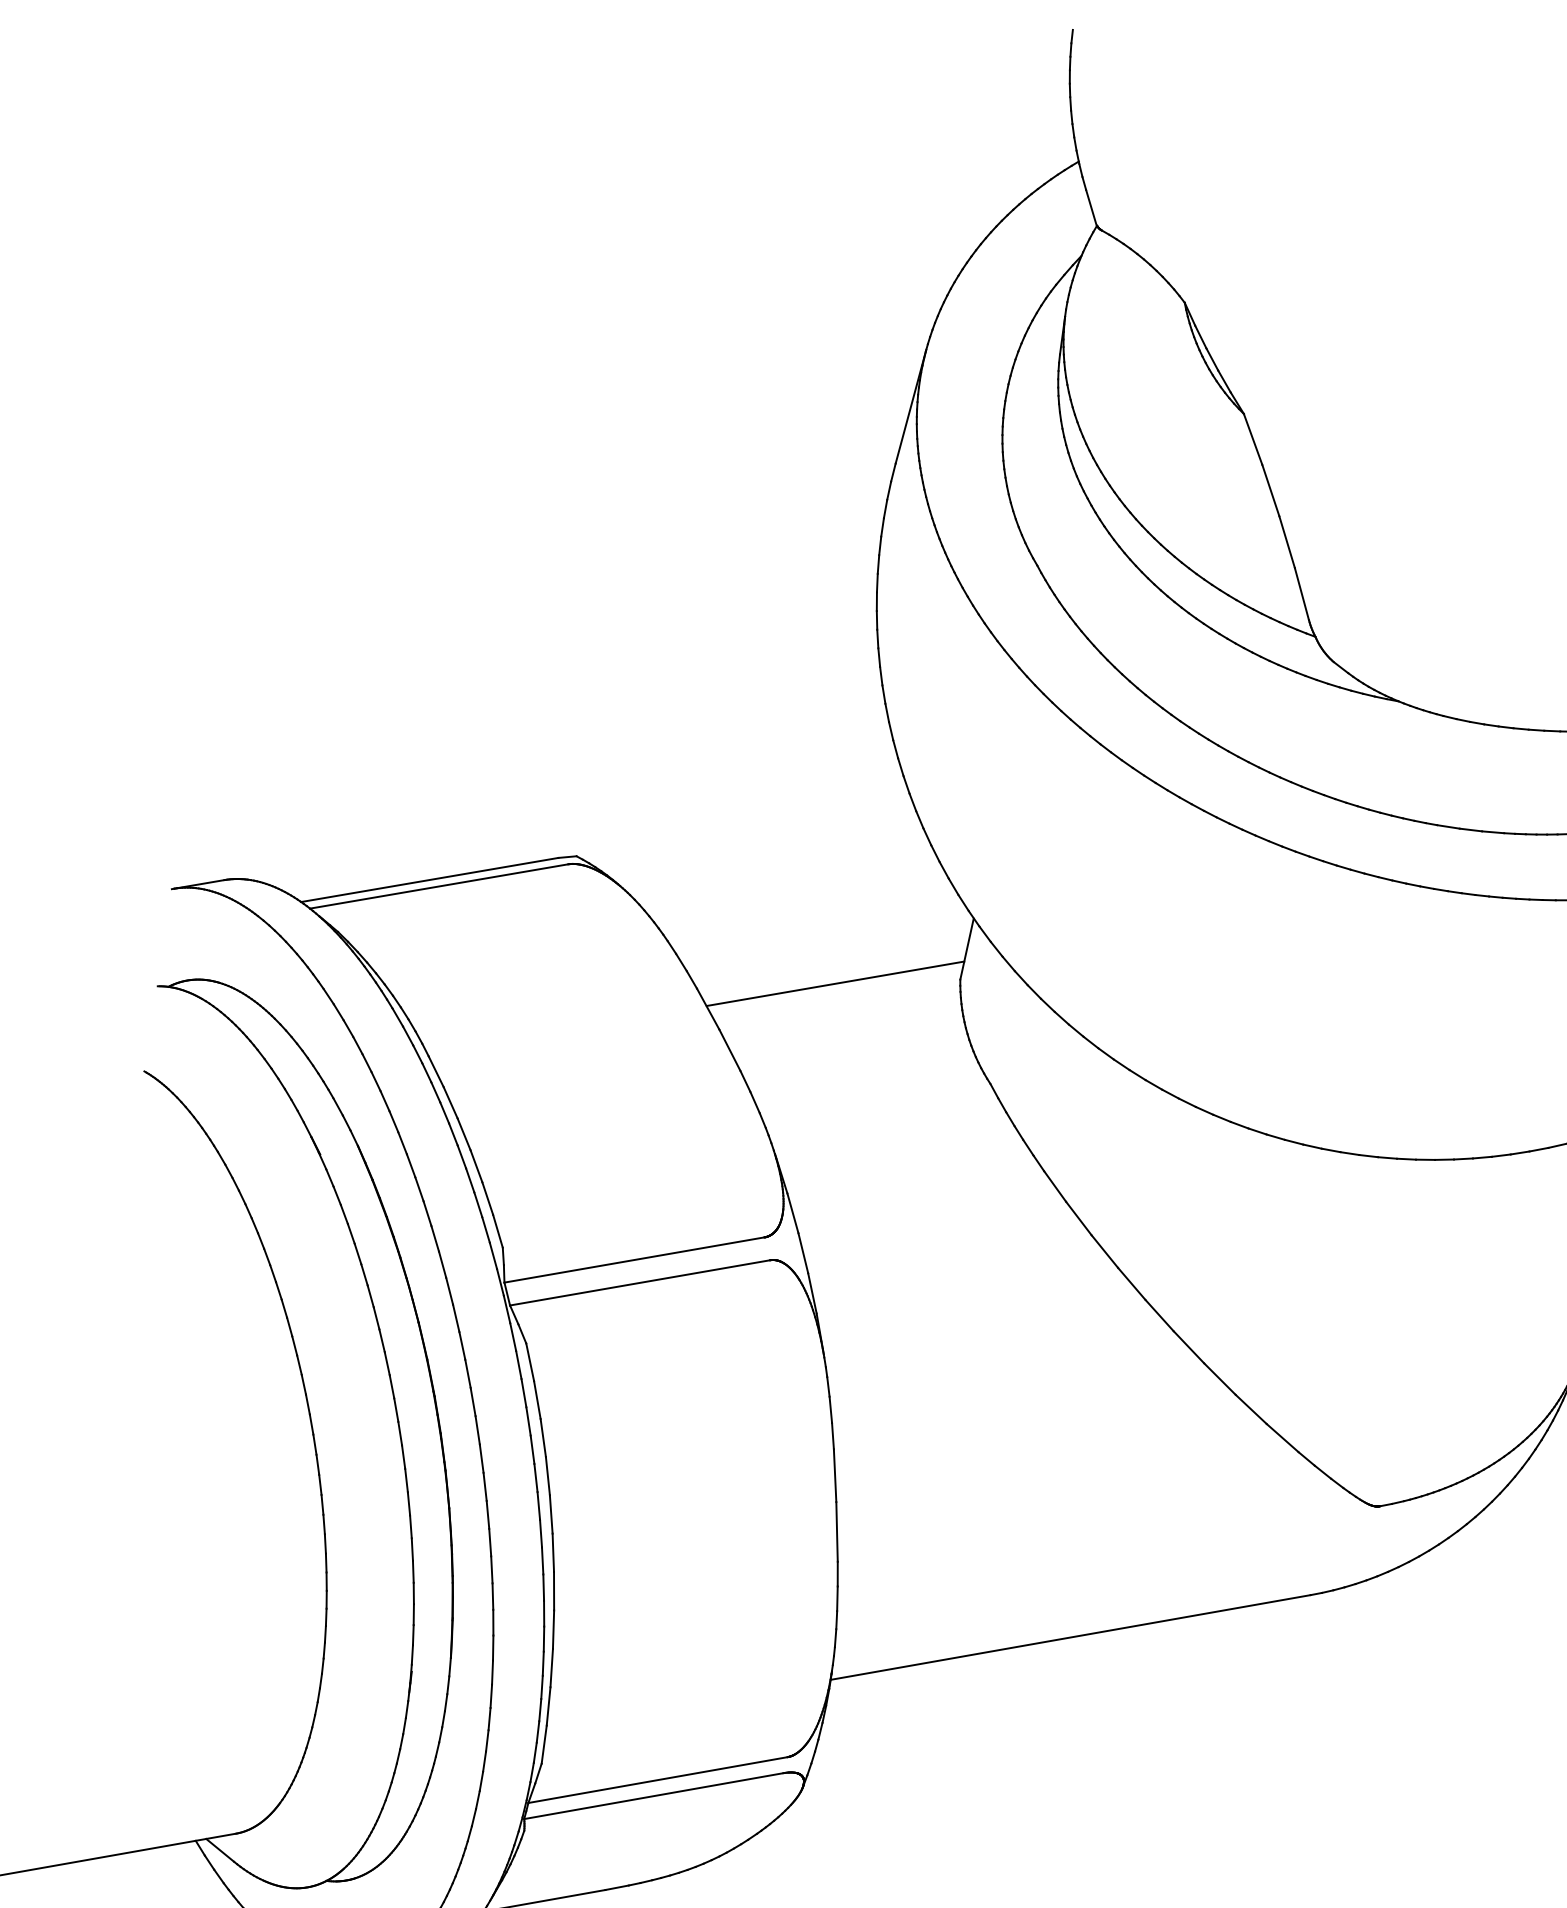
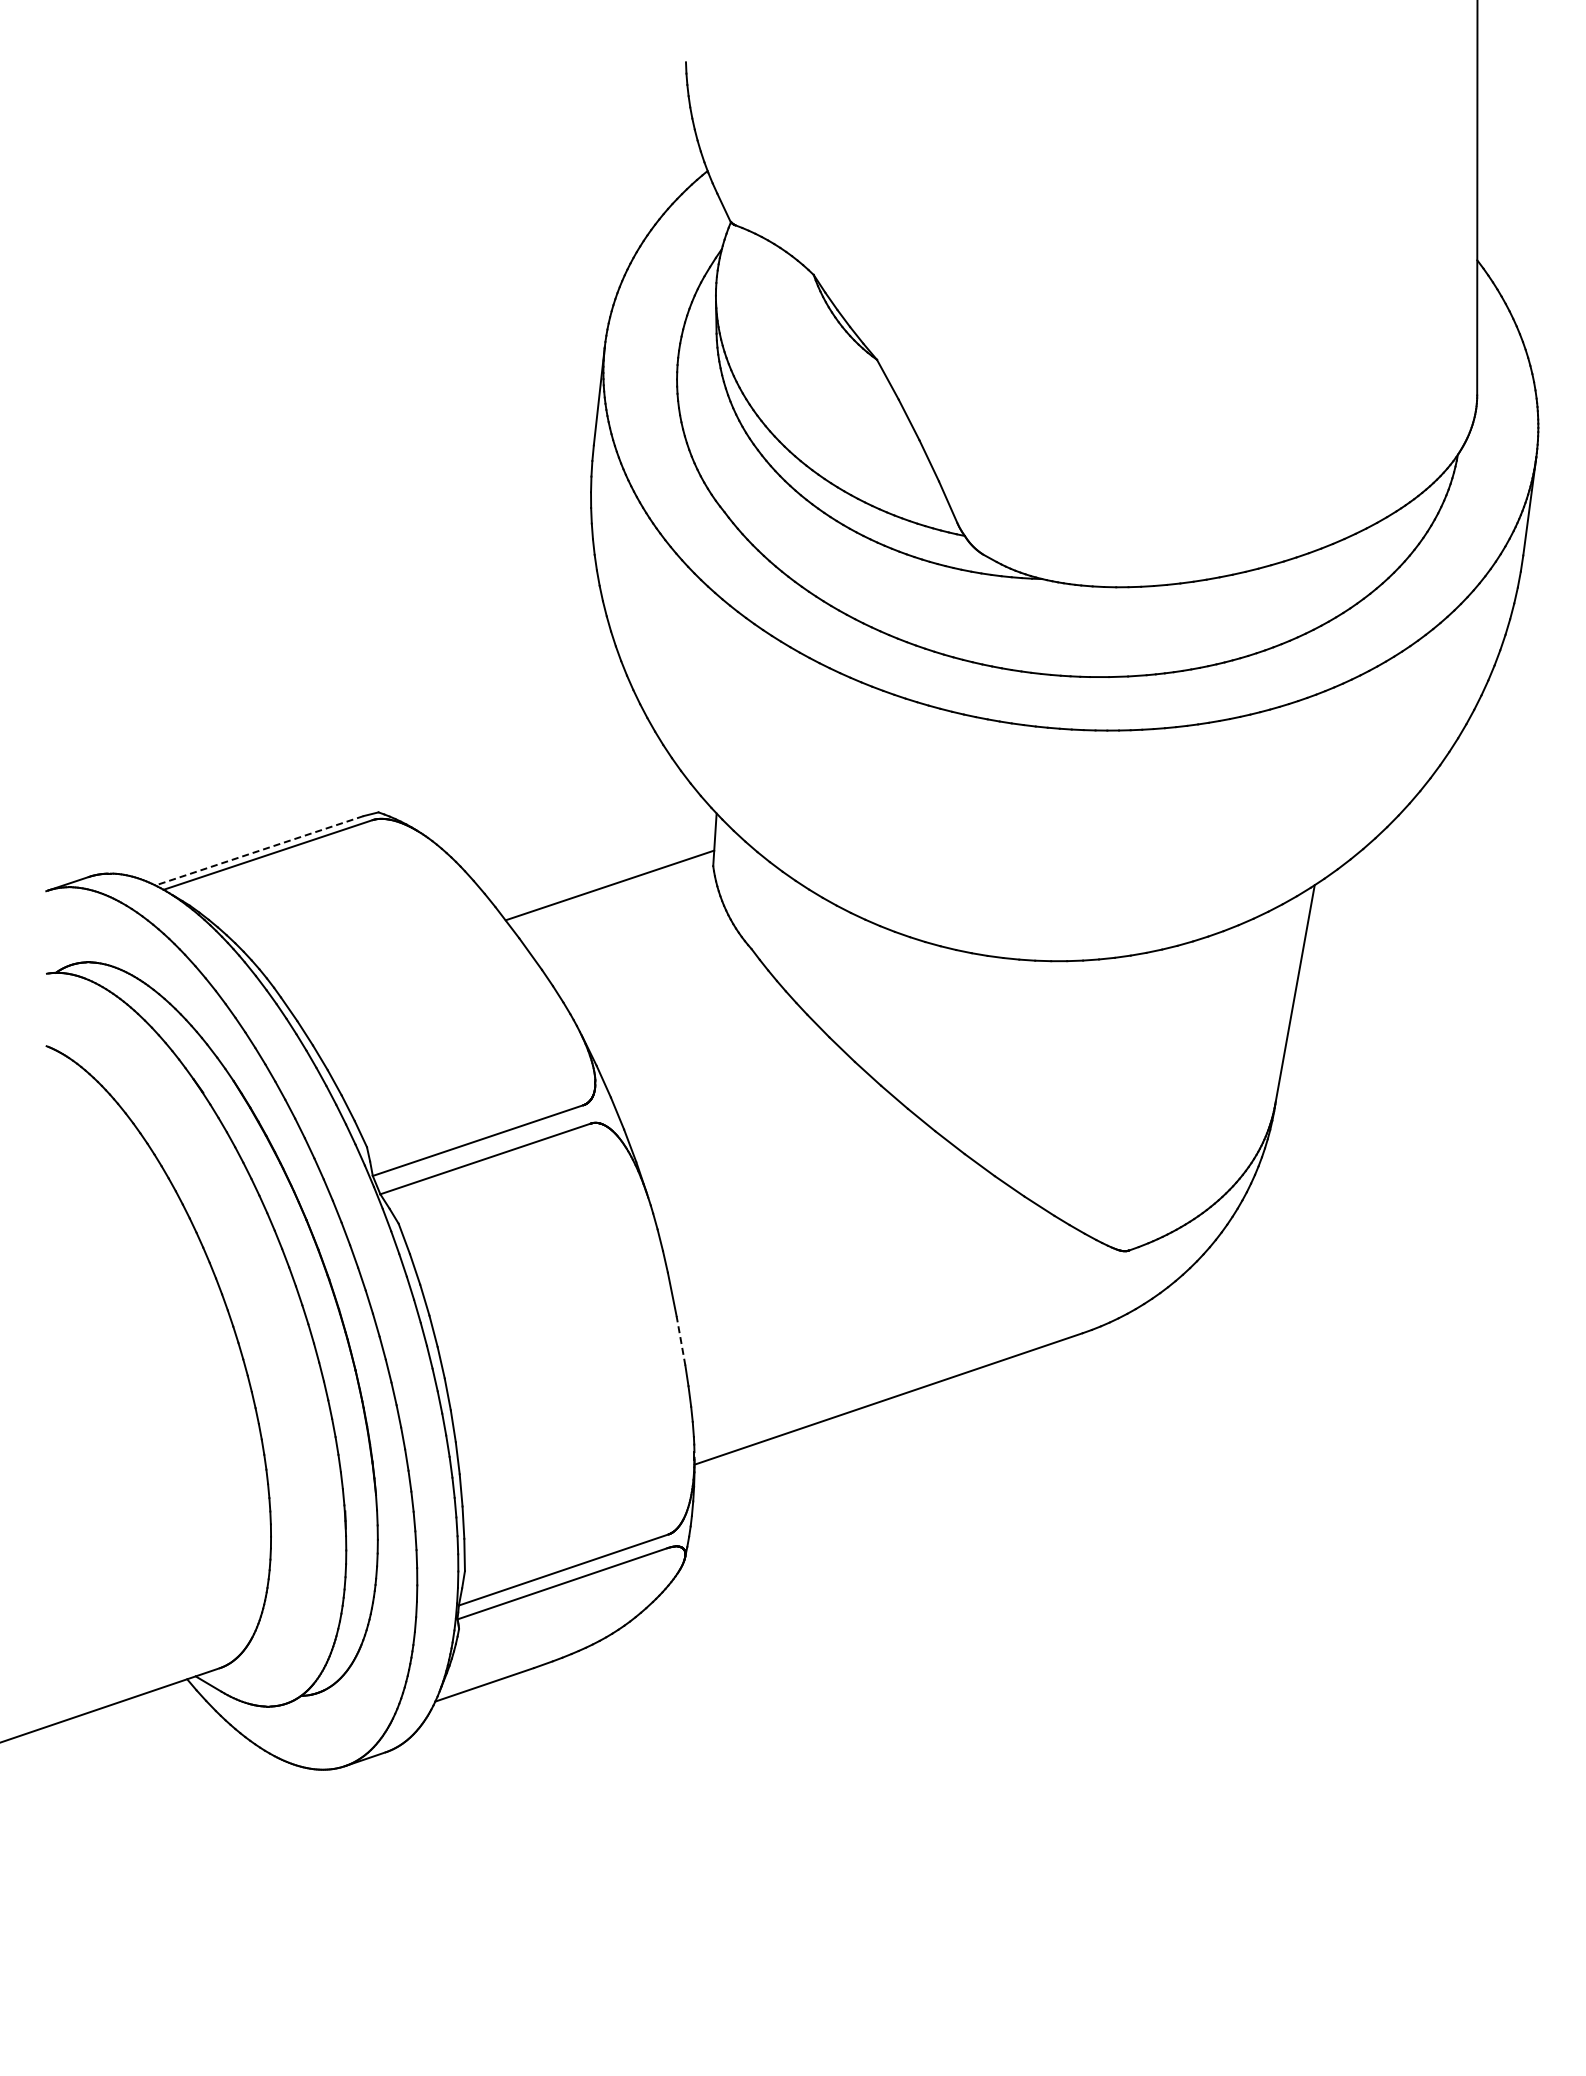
line: (429, 879) -> (259, 850), solid -> dashed
line: (836, 1531) -> (680, 1340), solid -> dashed

